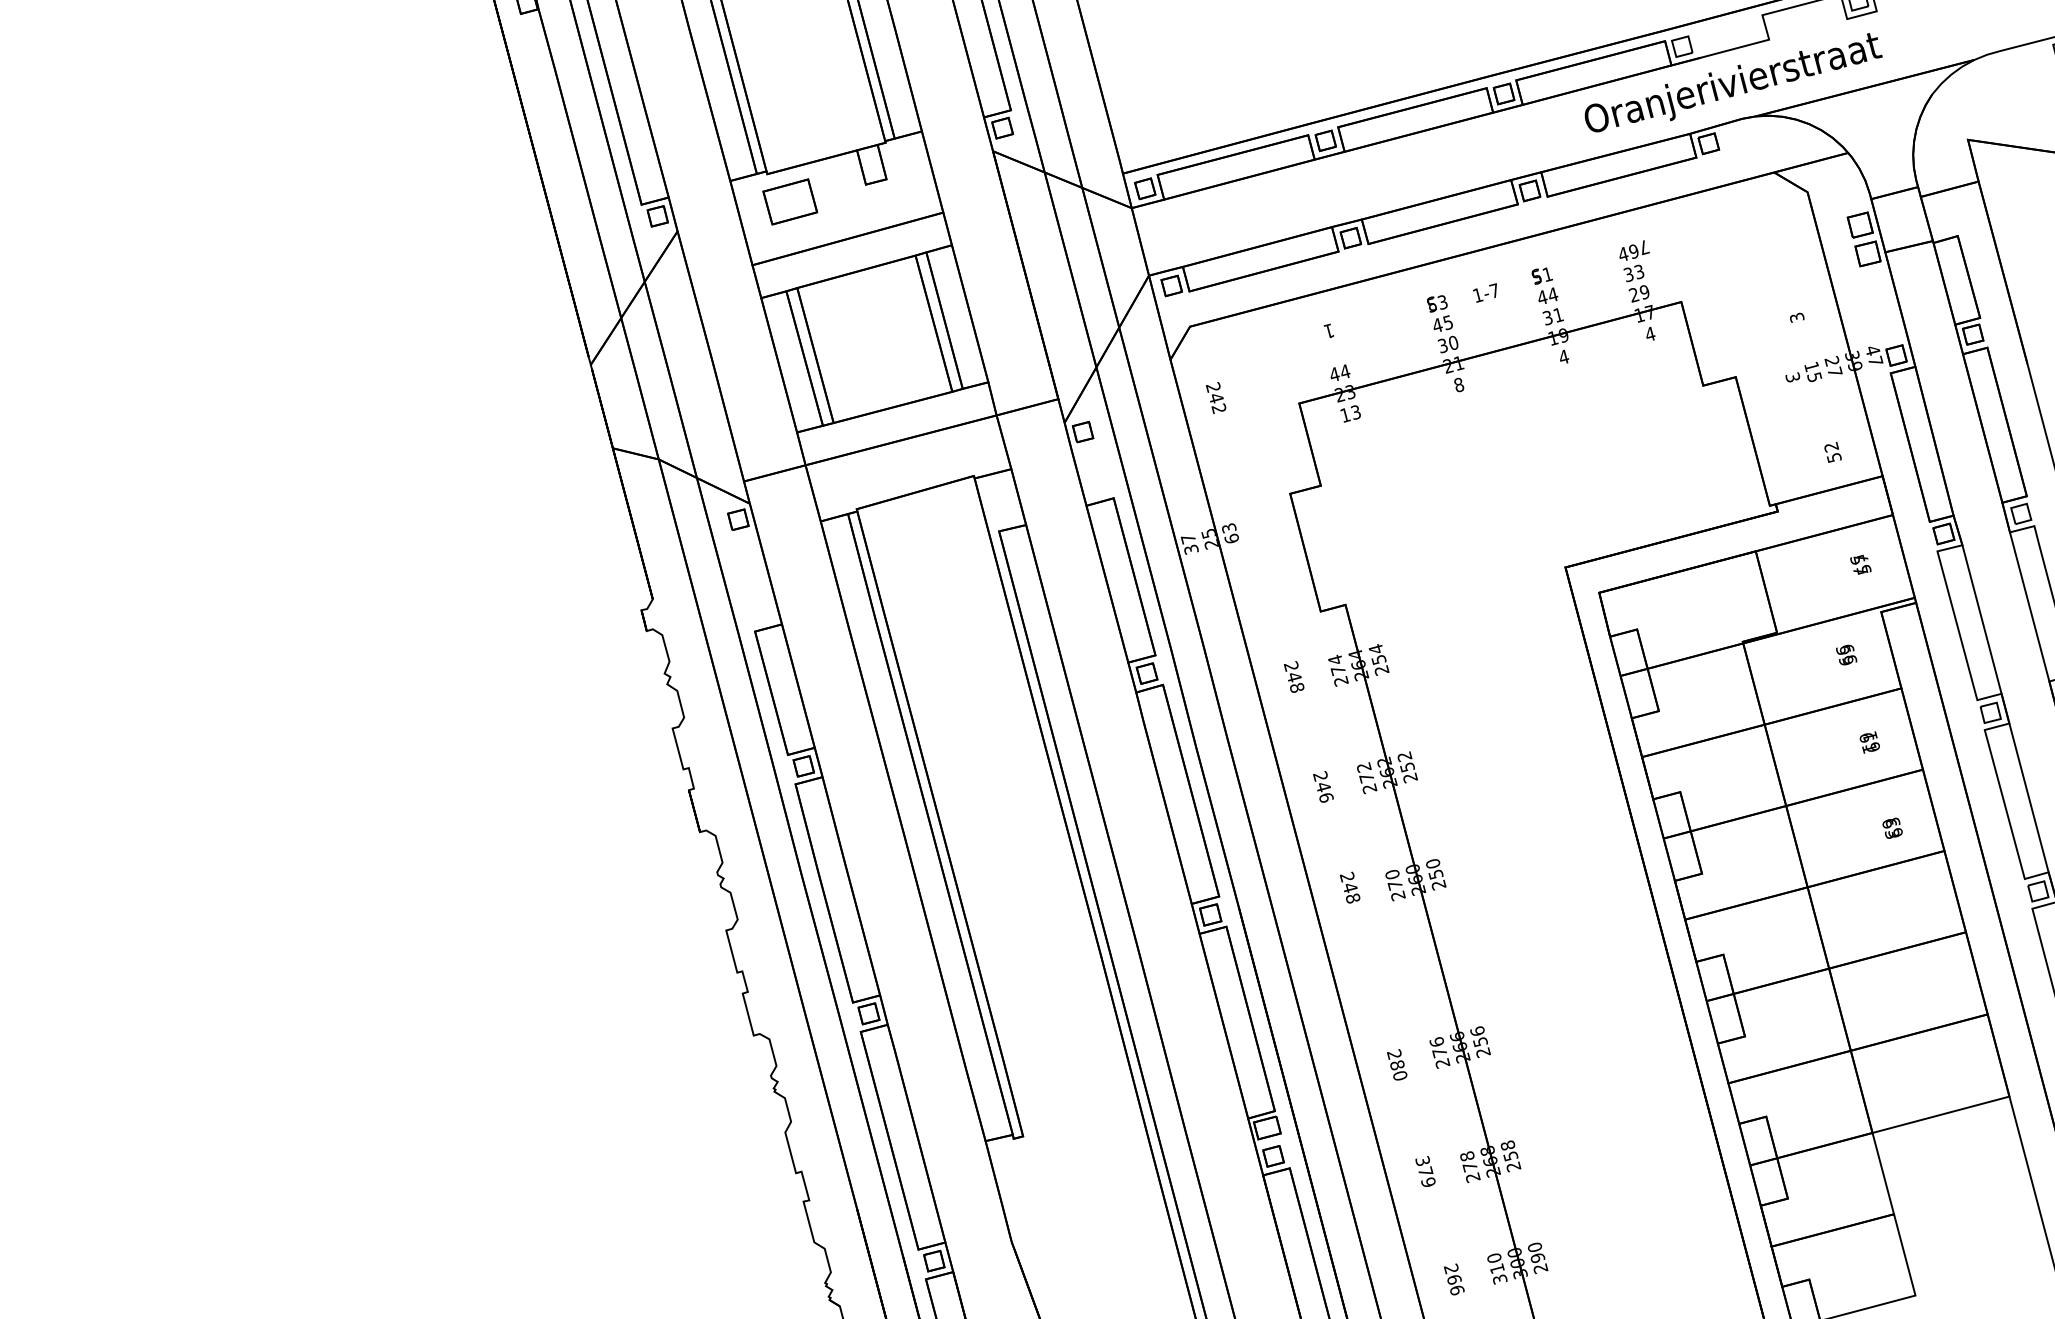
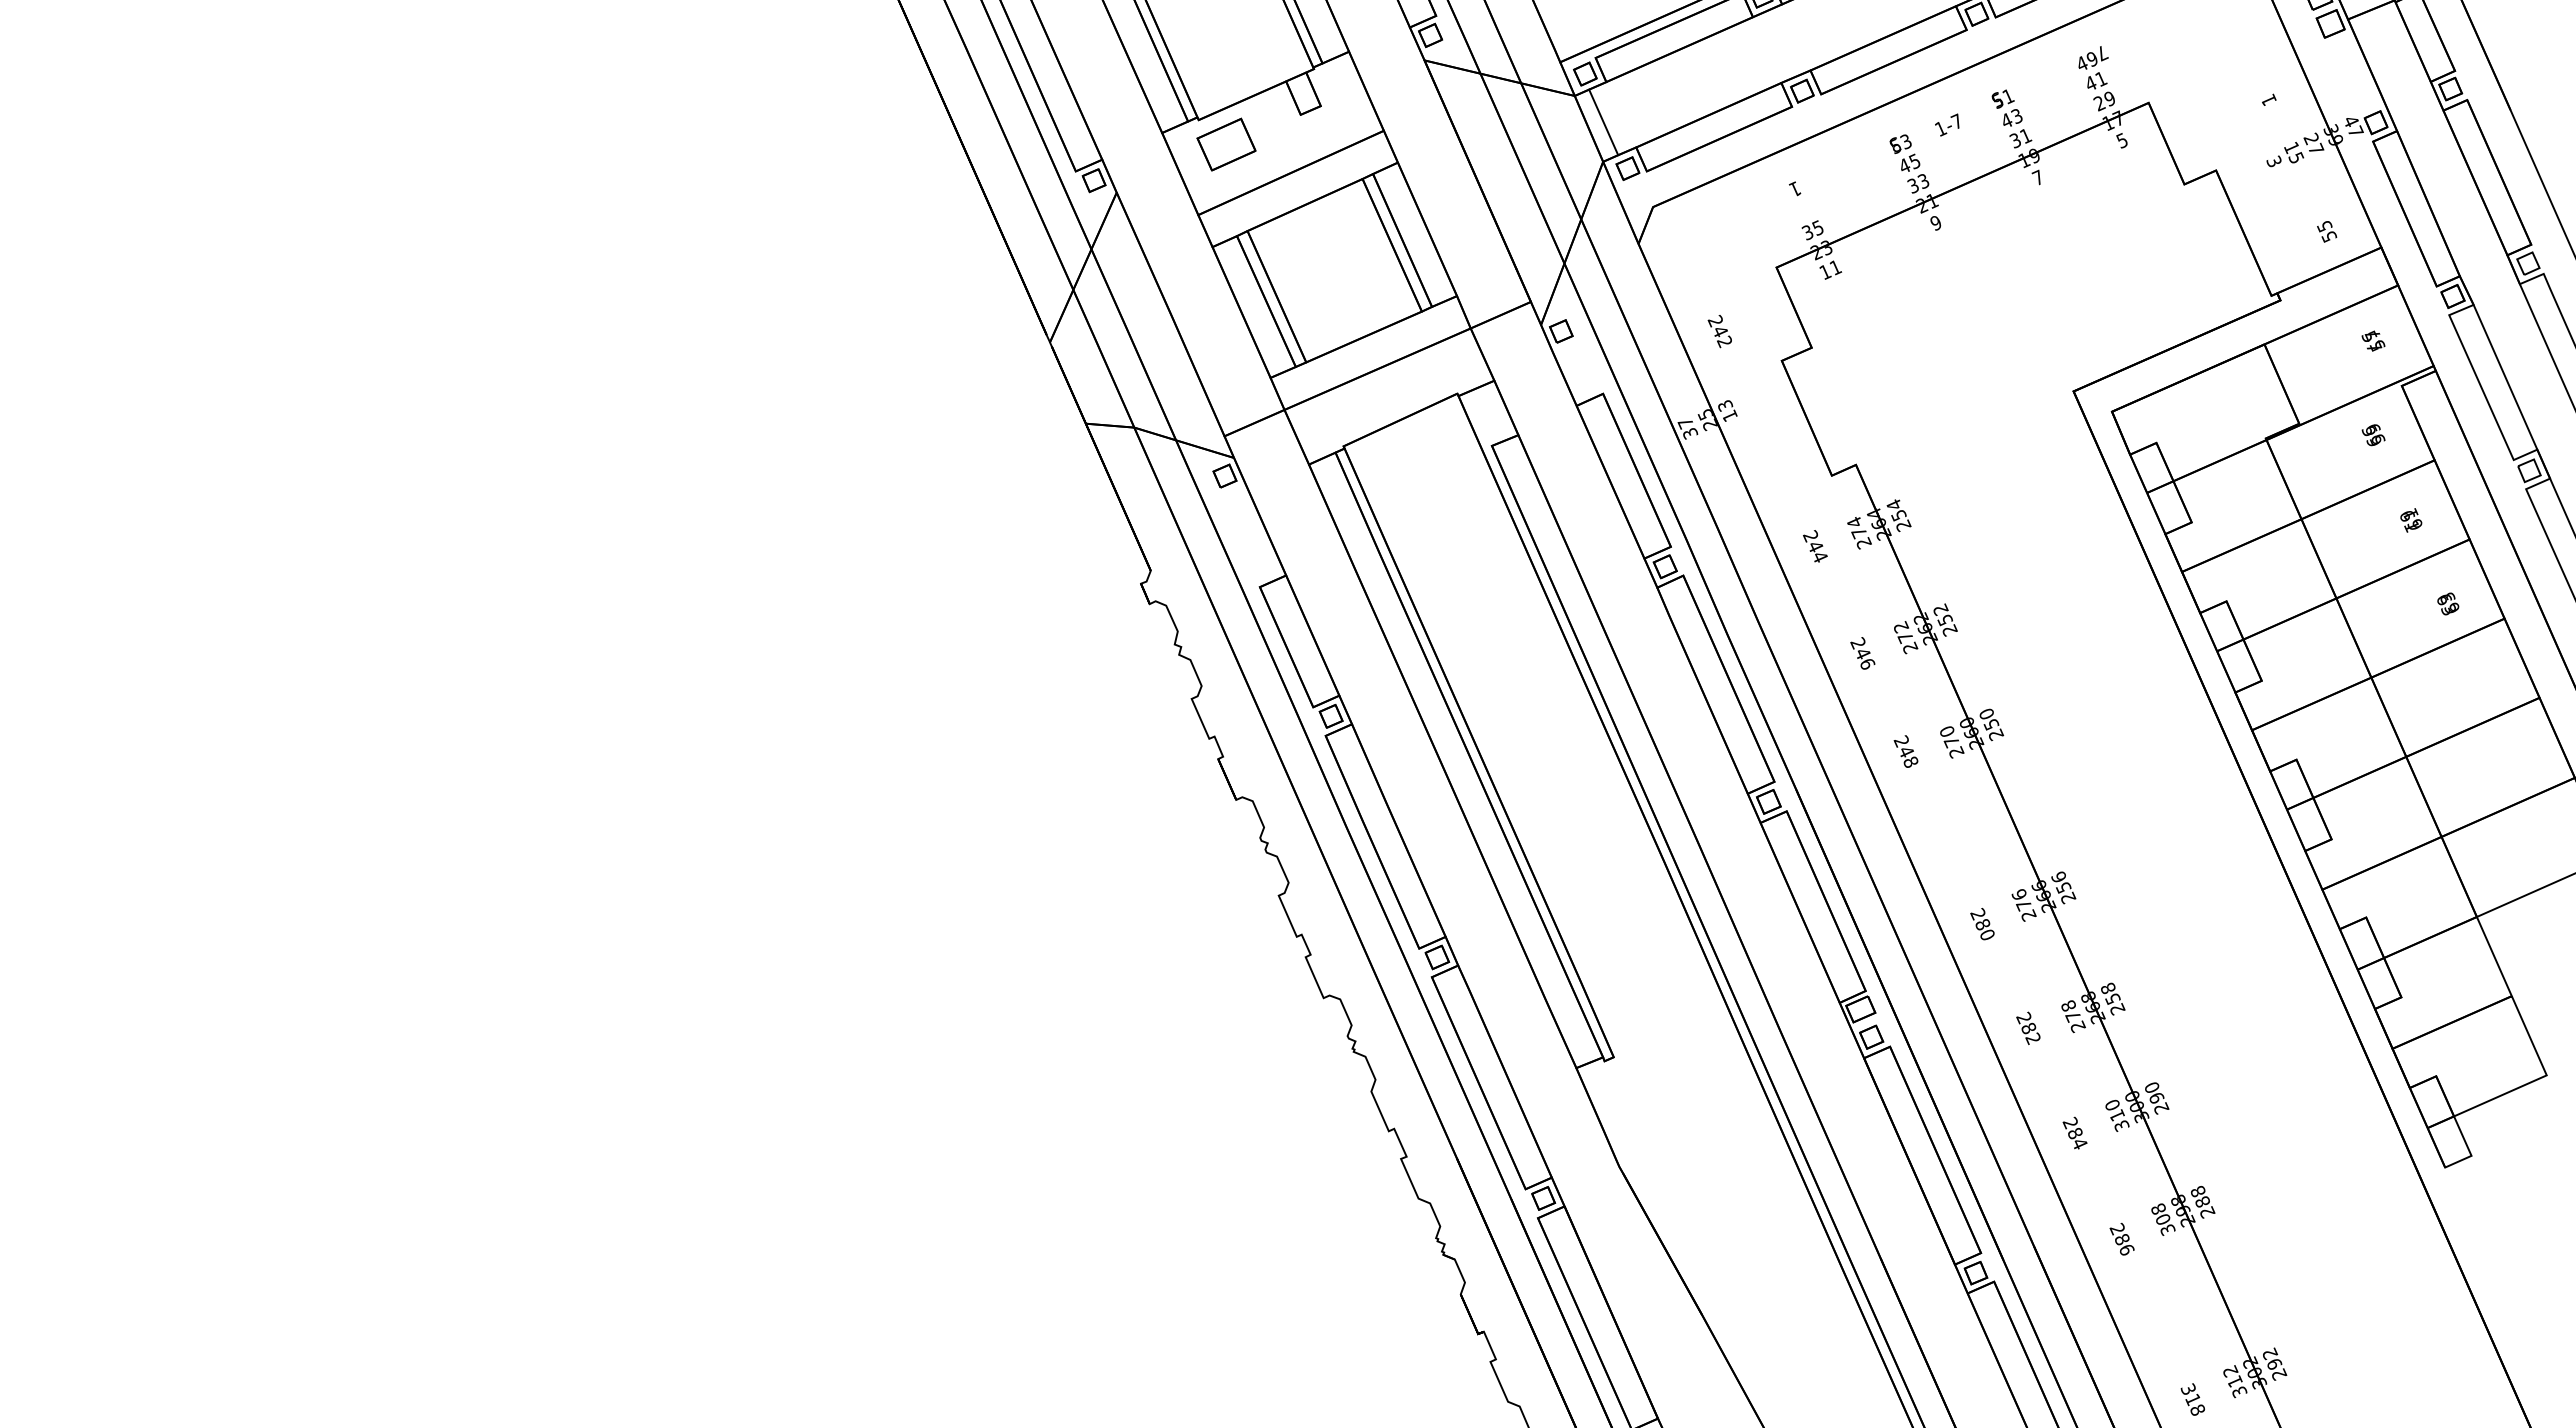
line: (1155, 237) -> (1603, 122), added
text: (1633, 273) -> (2095, 81), 33 -> 41
text: (1552, 294) -> (2016, 115), 44 -> 43
text: (1796, 316) -> (2268, 99), 3 -> 1
text: (1649, 333) -> (2121, 140), 4 -> 5
text: (1453, 343) -> (1923, 181), 30 -> 33
text: (1563, 356) -> (2037, 177), 4 -> 7
text: (1339, 373) -> (1812, 230), 44 -> 35
text: (1458, 384) -> (1935, 222), 8 -> 9
text: (1215, 398) -> (1719, 331), moved
text: (1355, 412) -> (1835, 267), 13 -> 11
text: (1831, 447) -> (2324, 226), 52 -> 55
text: (1231, 538) -> (1729, 415), 63 -> 13
text: (1297, 687) -> (1820, 556), 248 -> 244
text: (1424, 1171) -> (2027, 1028), 379 -> 282
text: (1455, 1284) -> (2077, 1138), 266 -> 284

